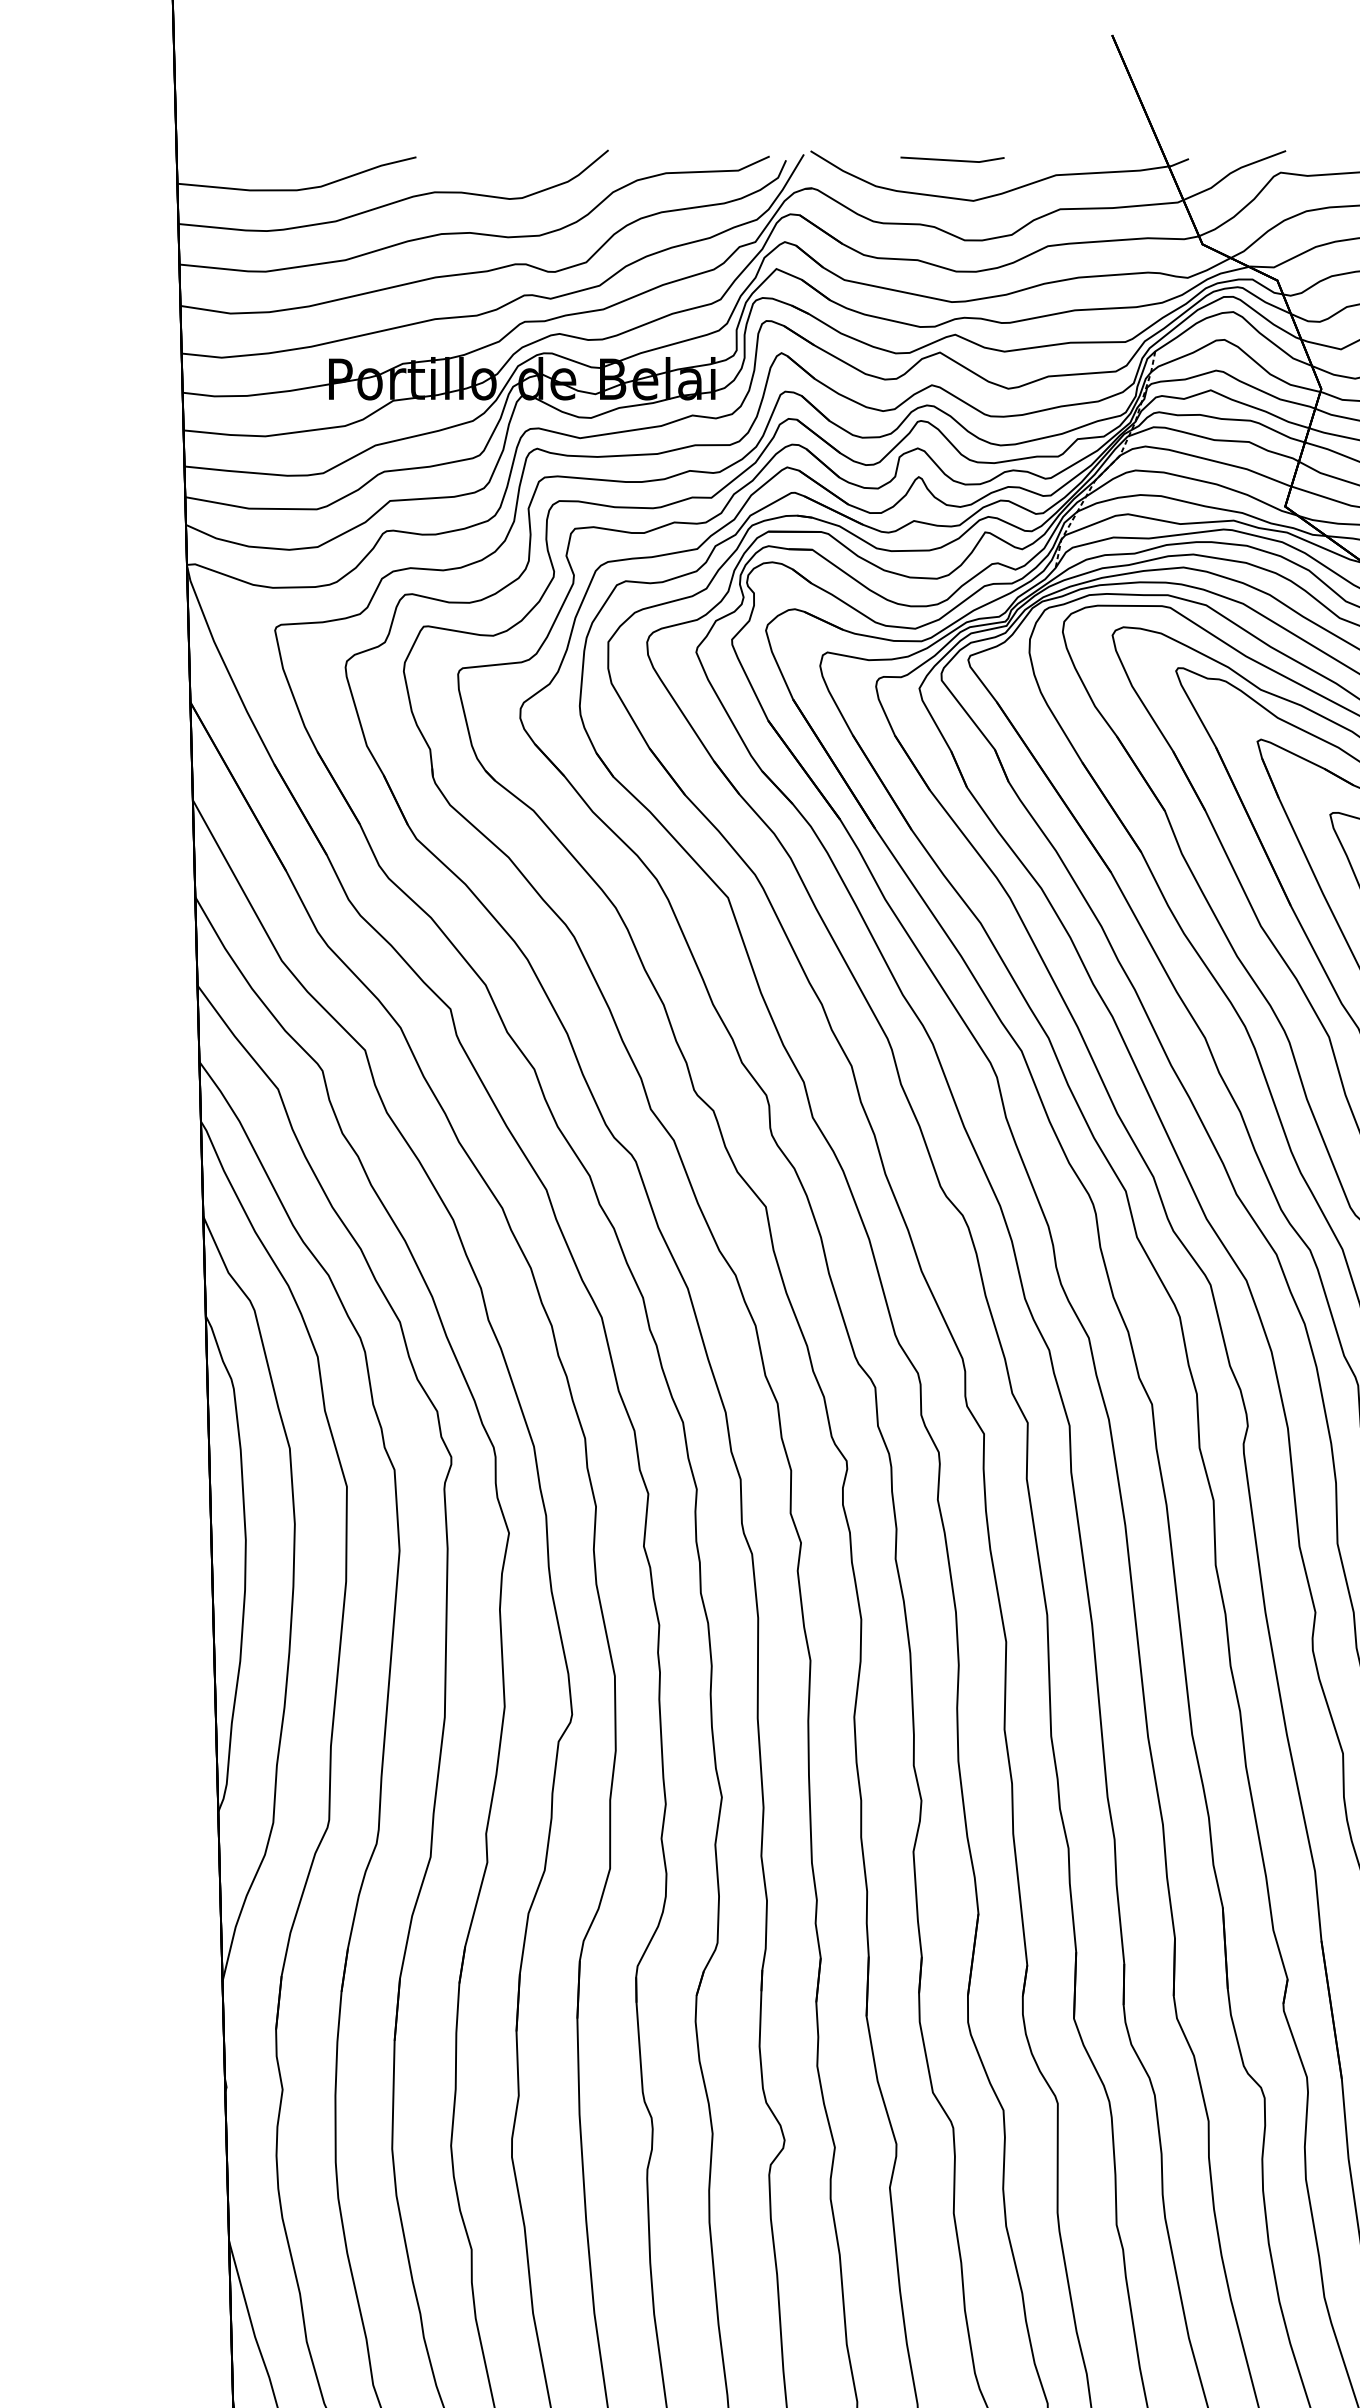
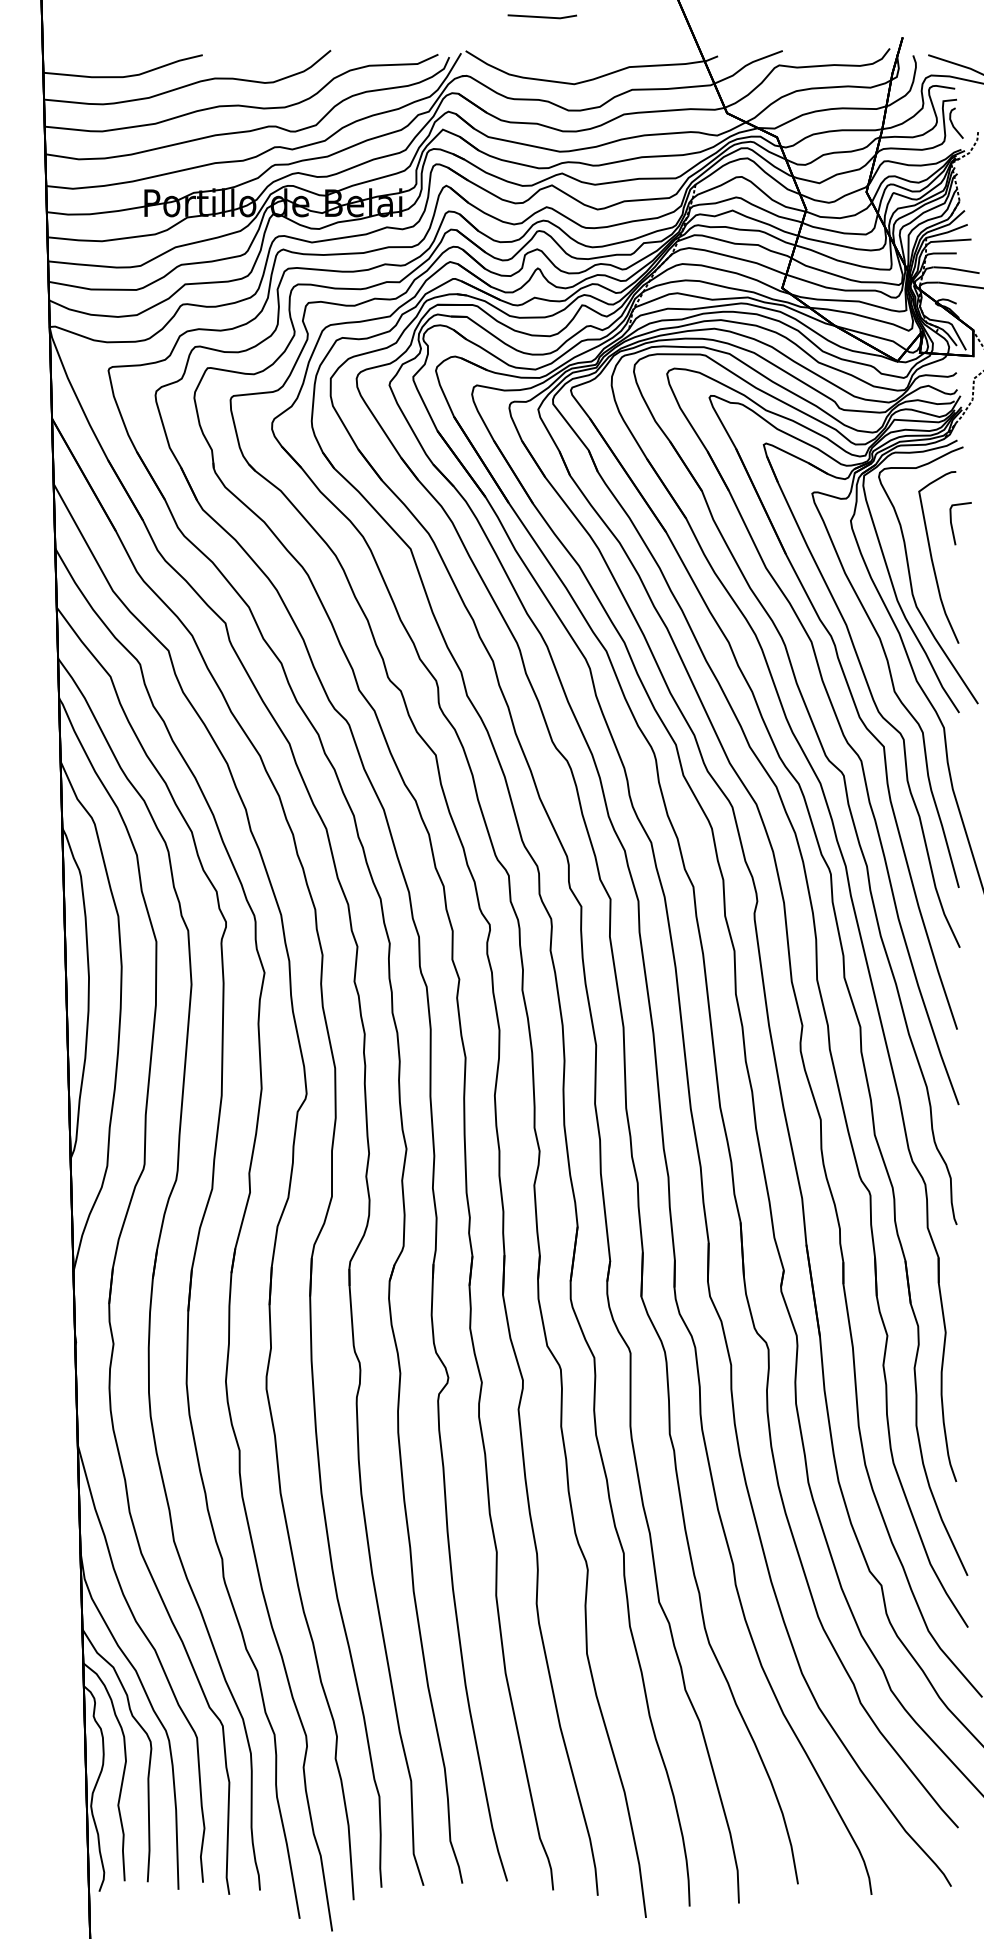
line: (951, 159) -> (541, 16), moved

